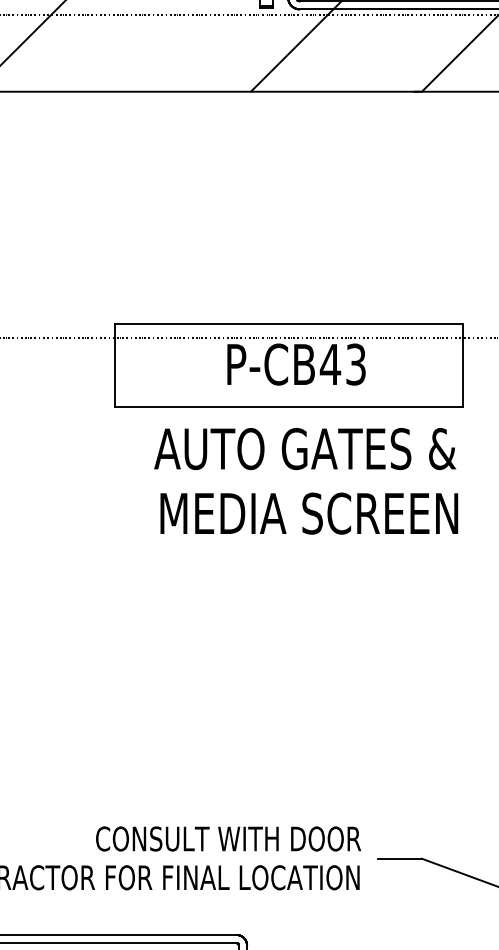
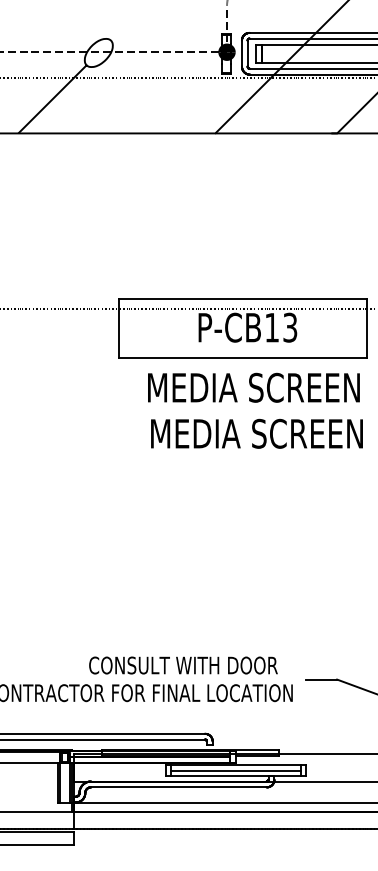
text: (329, 364) -> (271, 327), P-CB43 -> P-CB13
text: (304, 448) -> (253, 387), AUTO GATES & -> MEDIA SCREEN
text: (228, 838) -> (183, 665), moved

